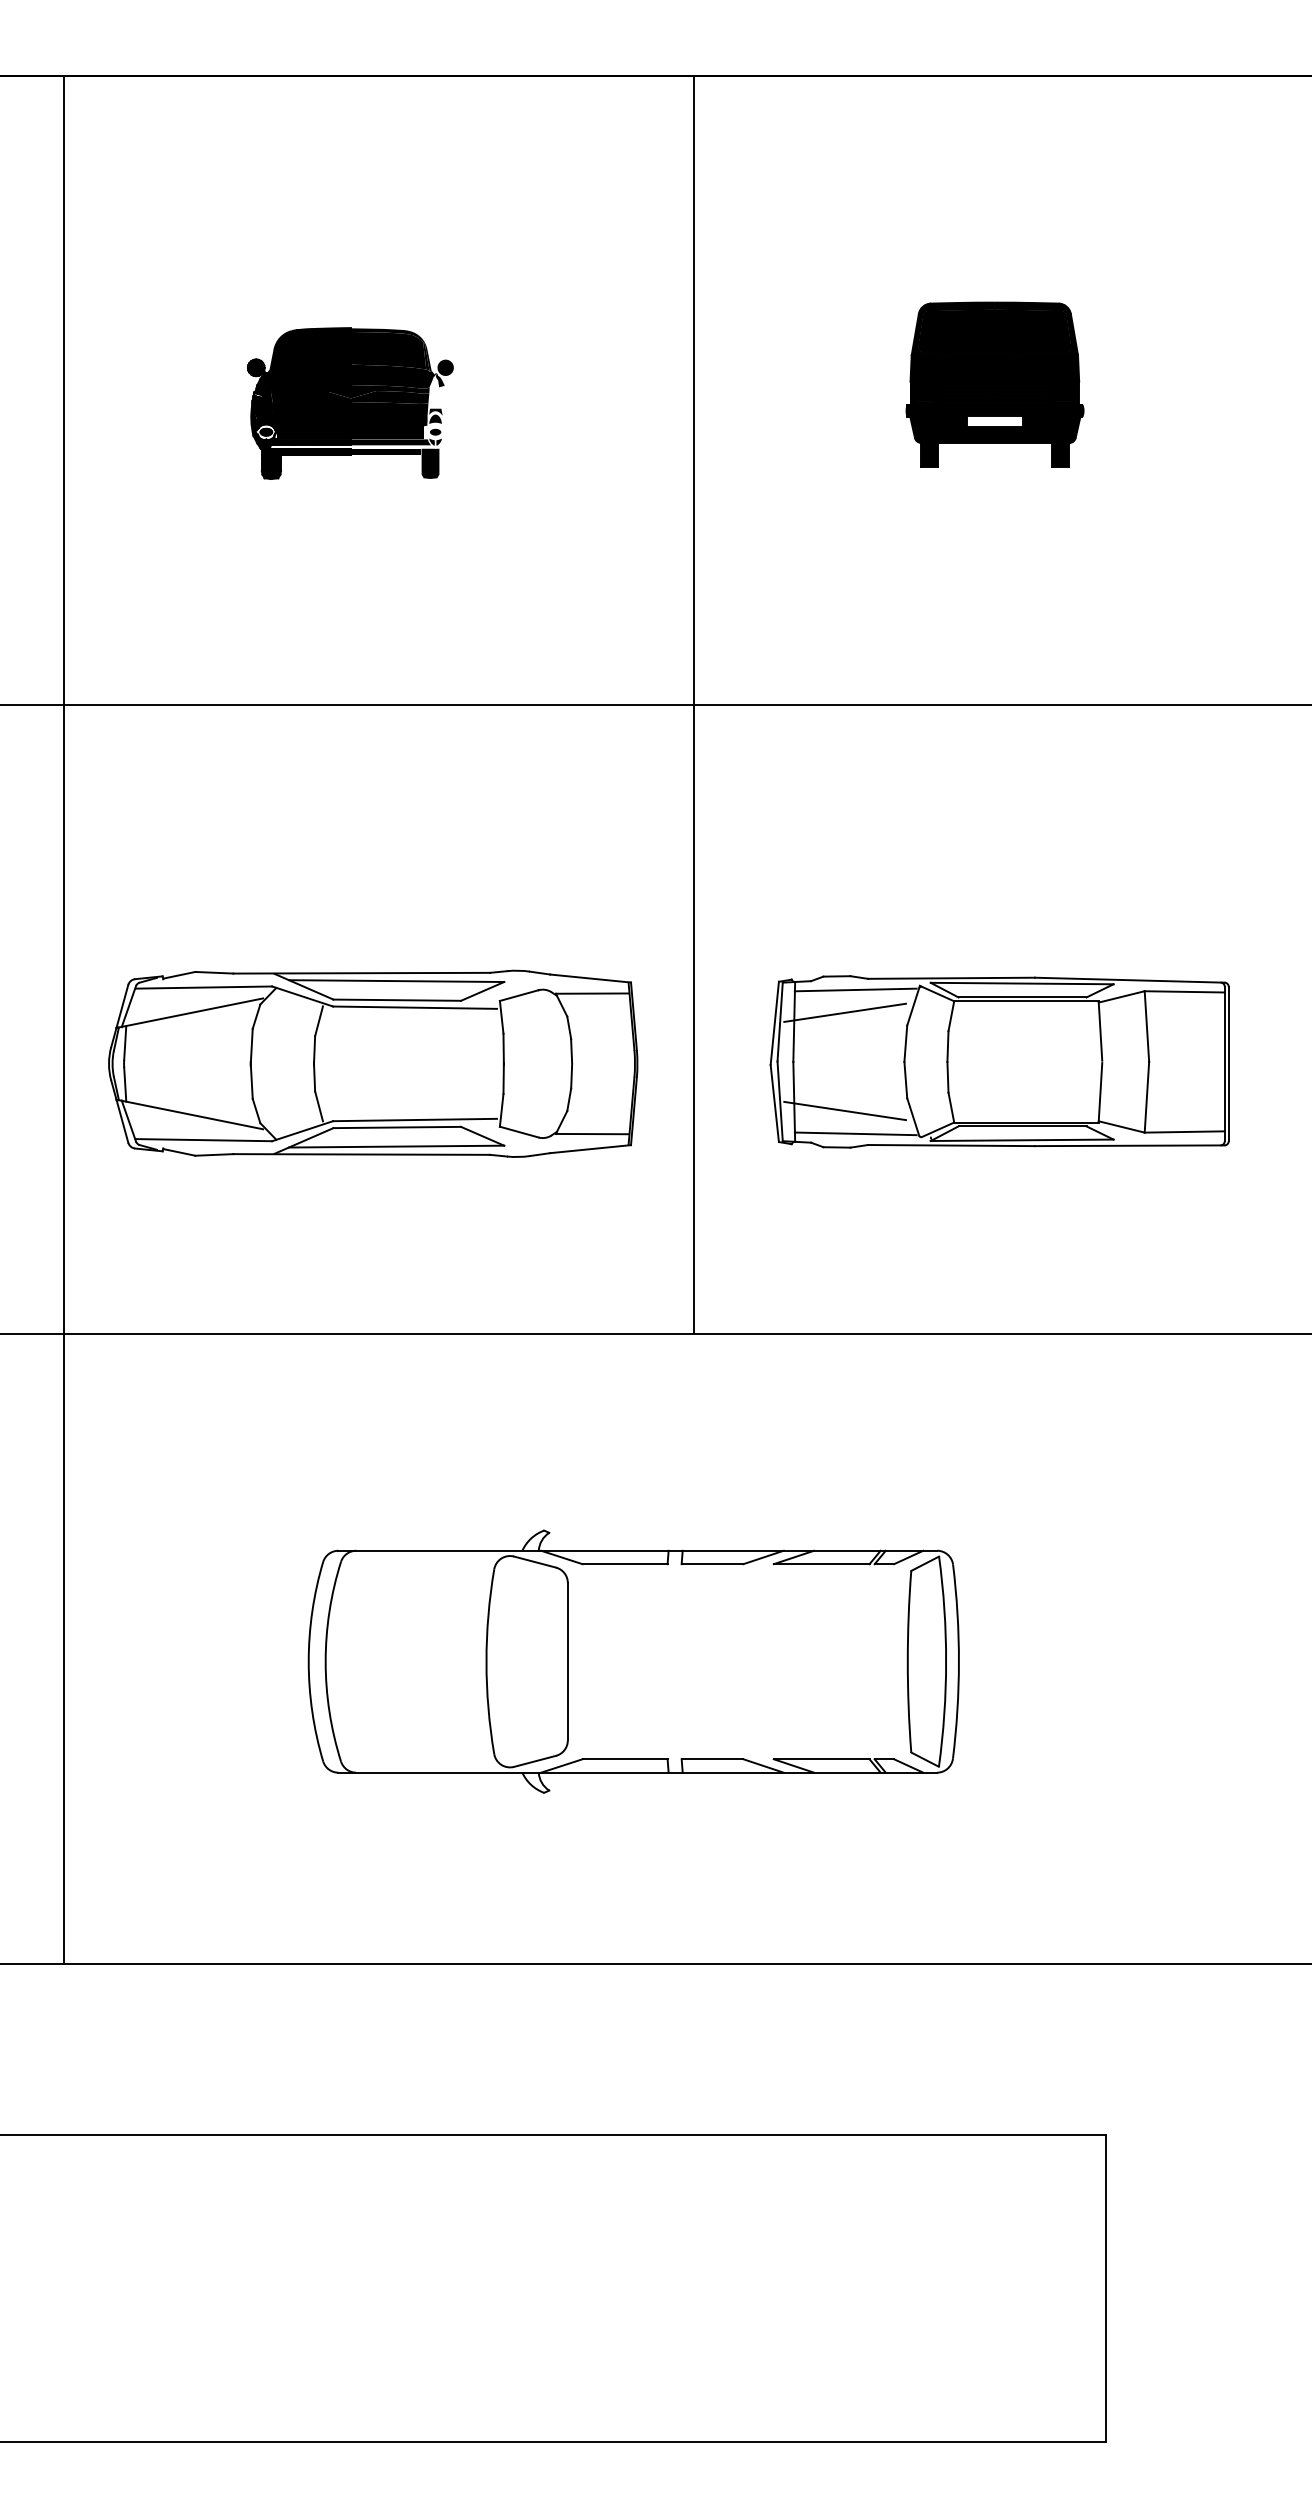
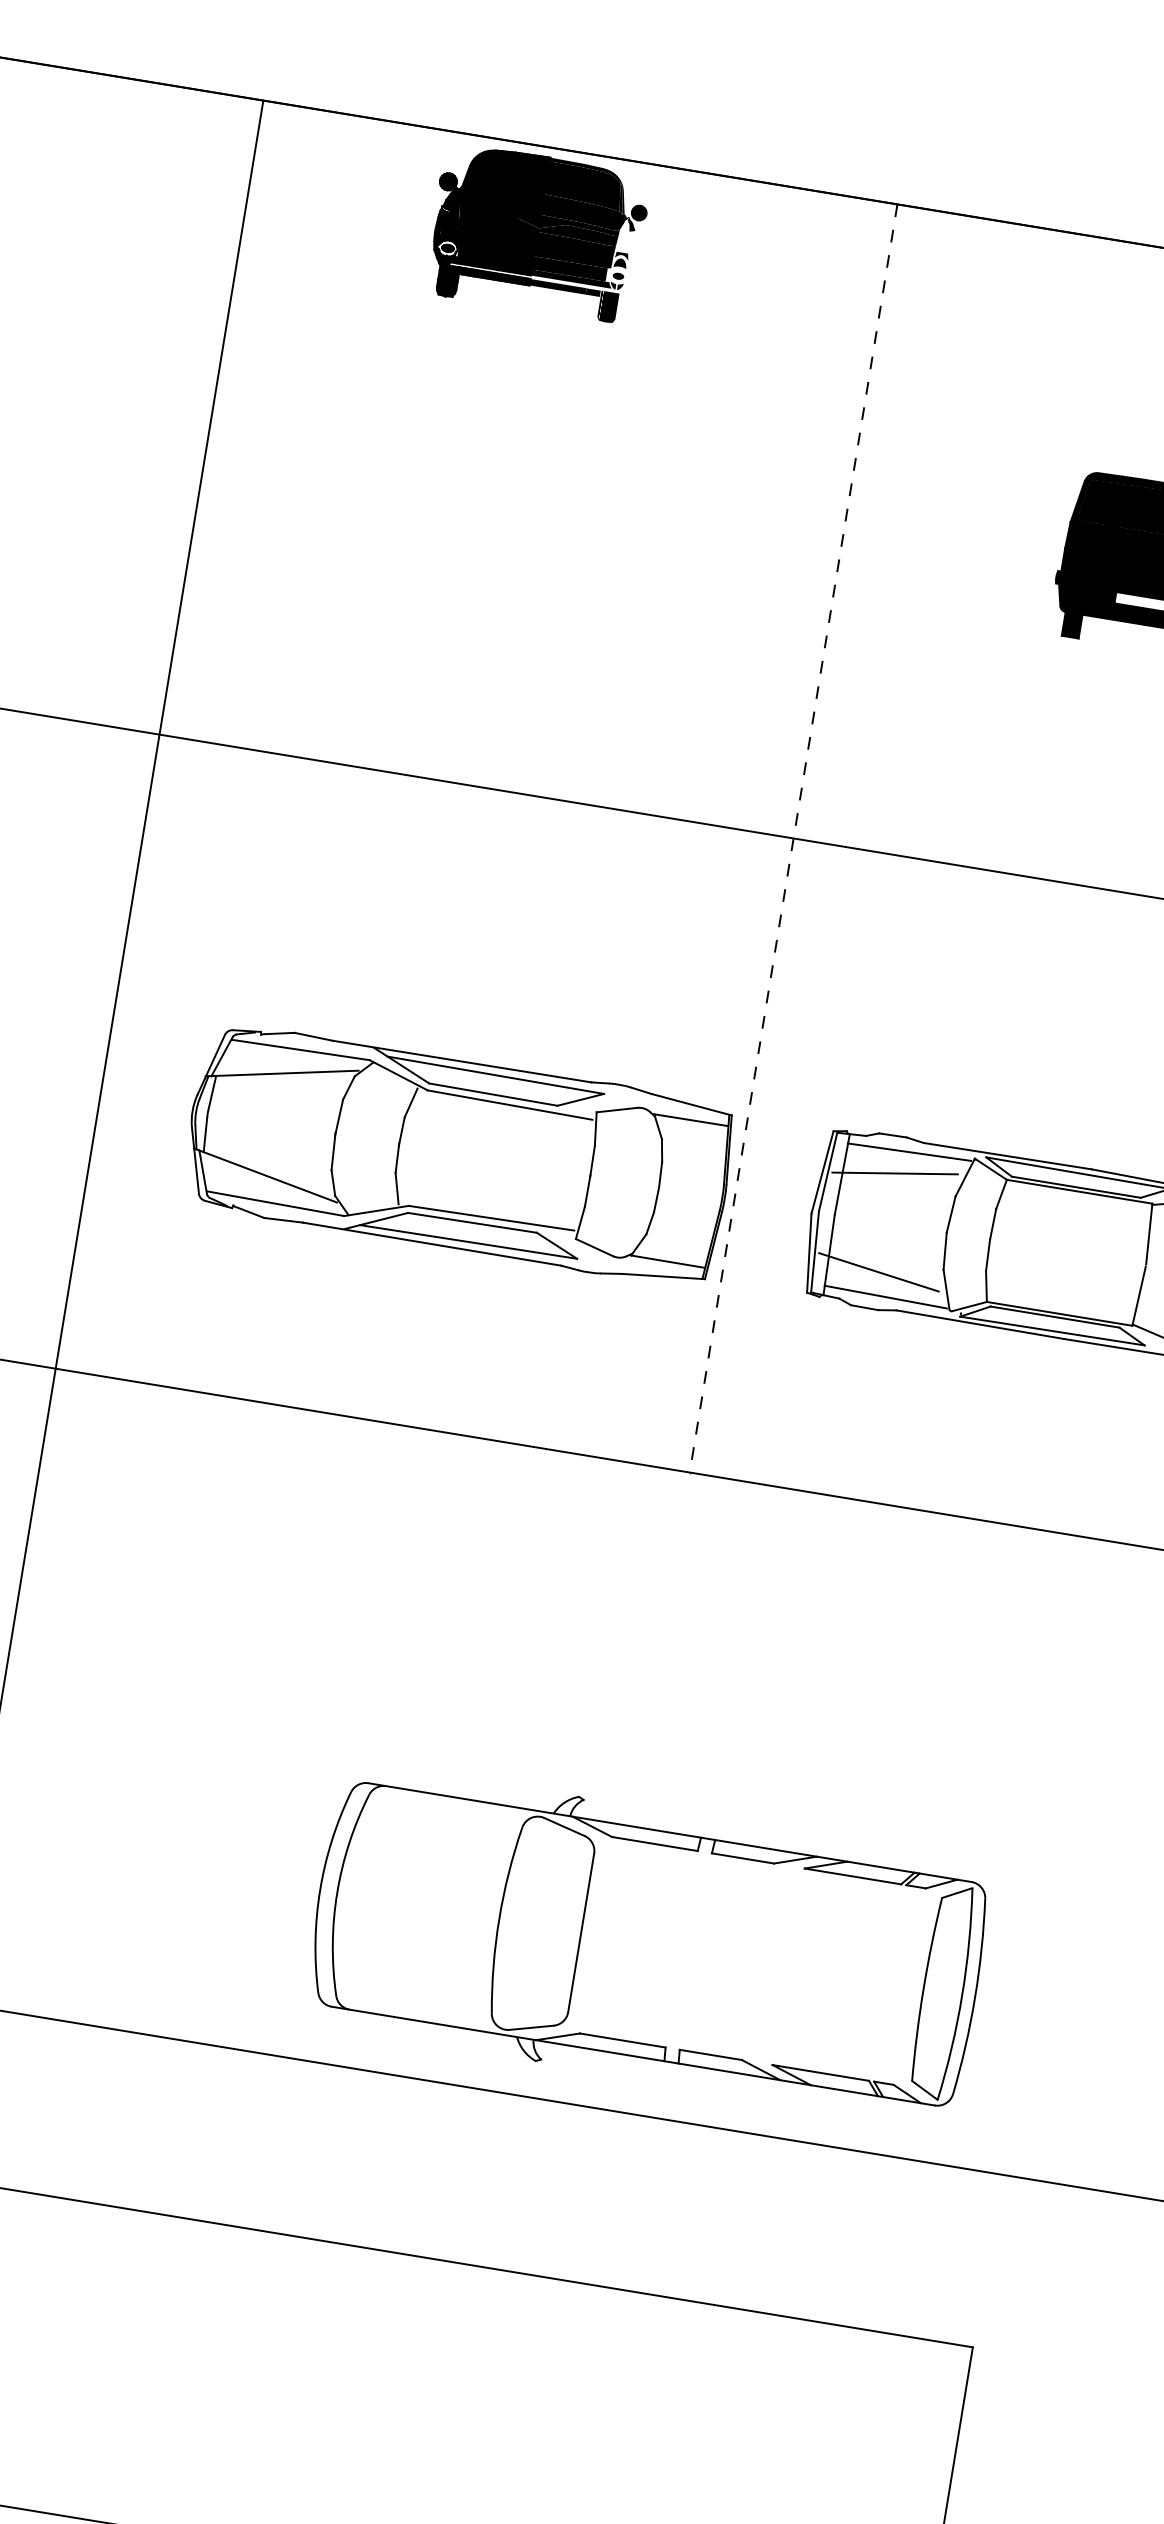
part: (350, 403) -> (537, 233), moved
line: (693, 705) -> (793, 838), solid -> dashed
part: (373, 1063) -> (459, 1154), moved
part: (633, 1661) -> (647, 1943), moved

